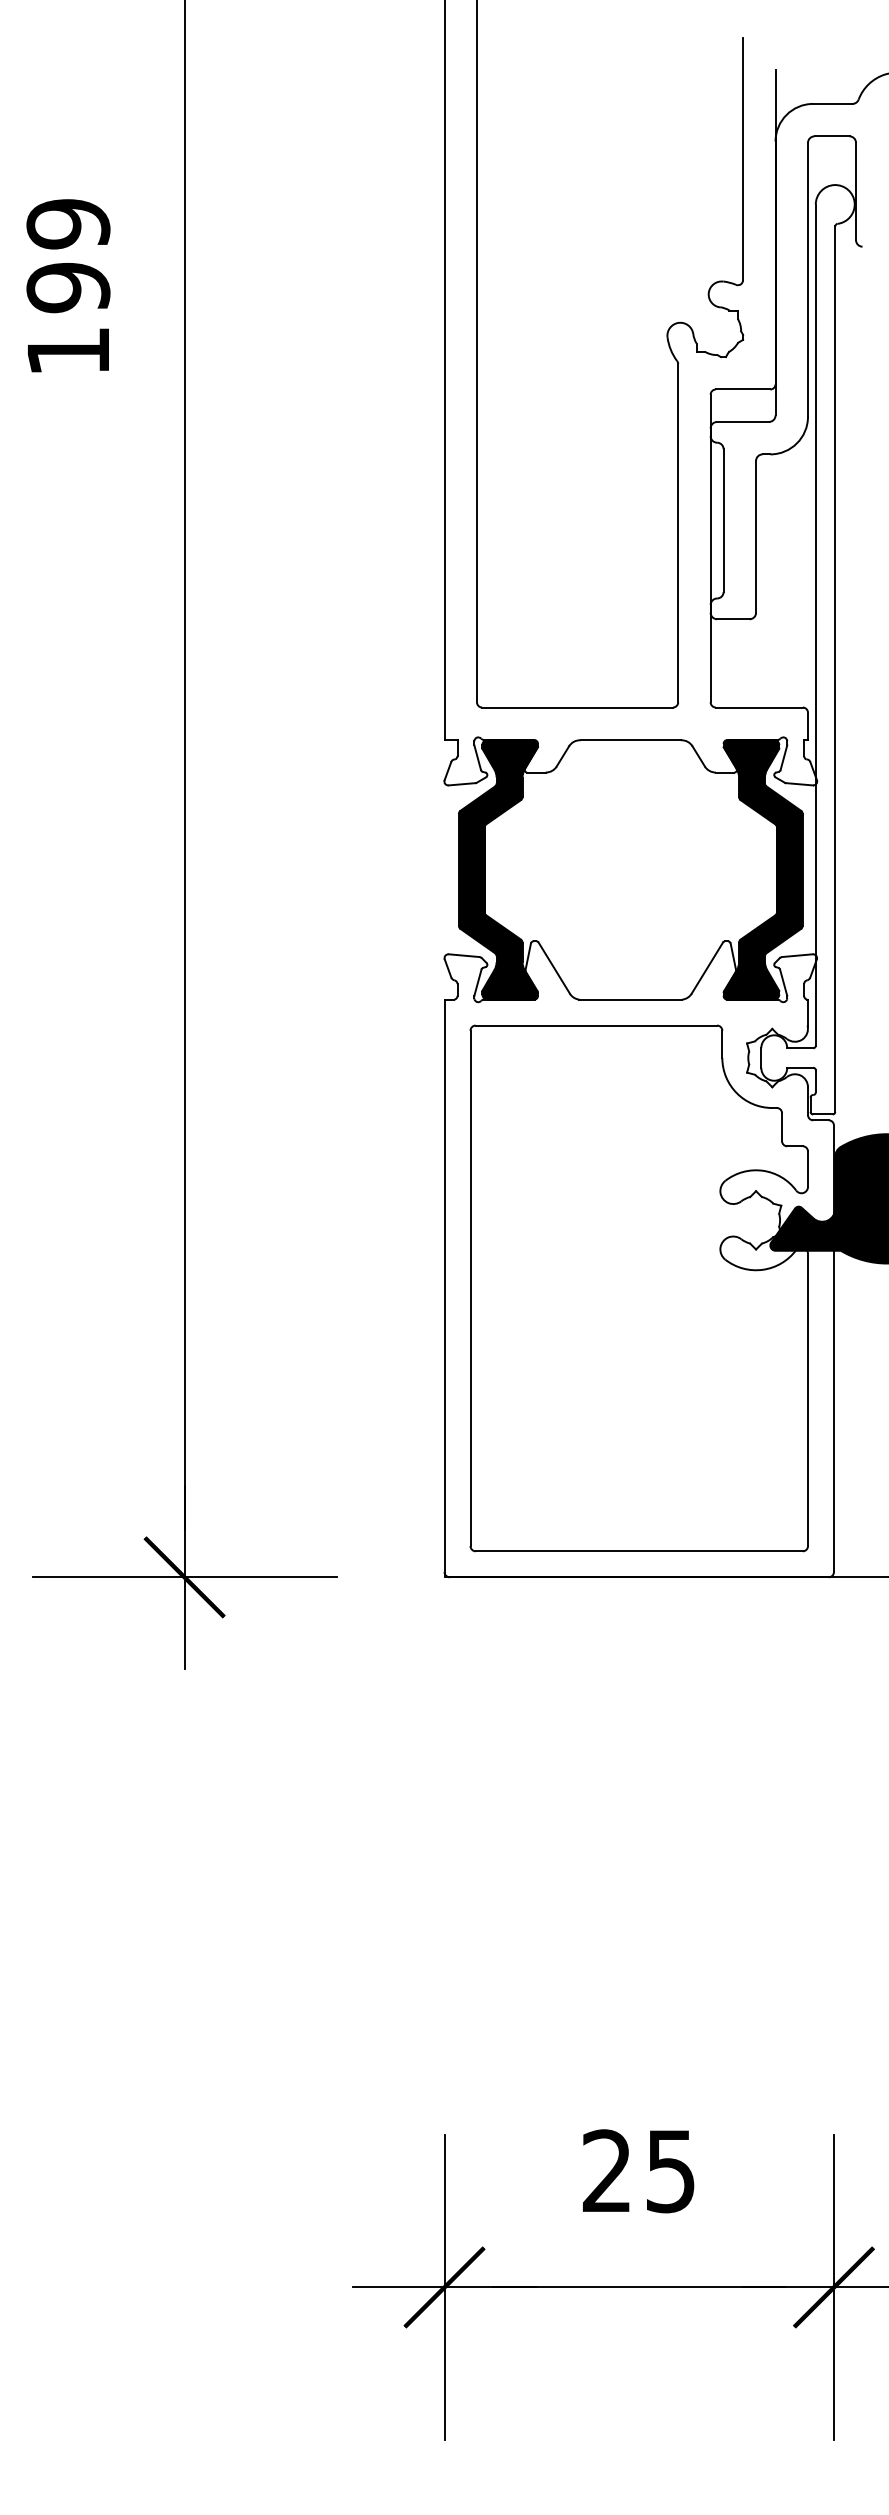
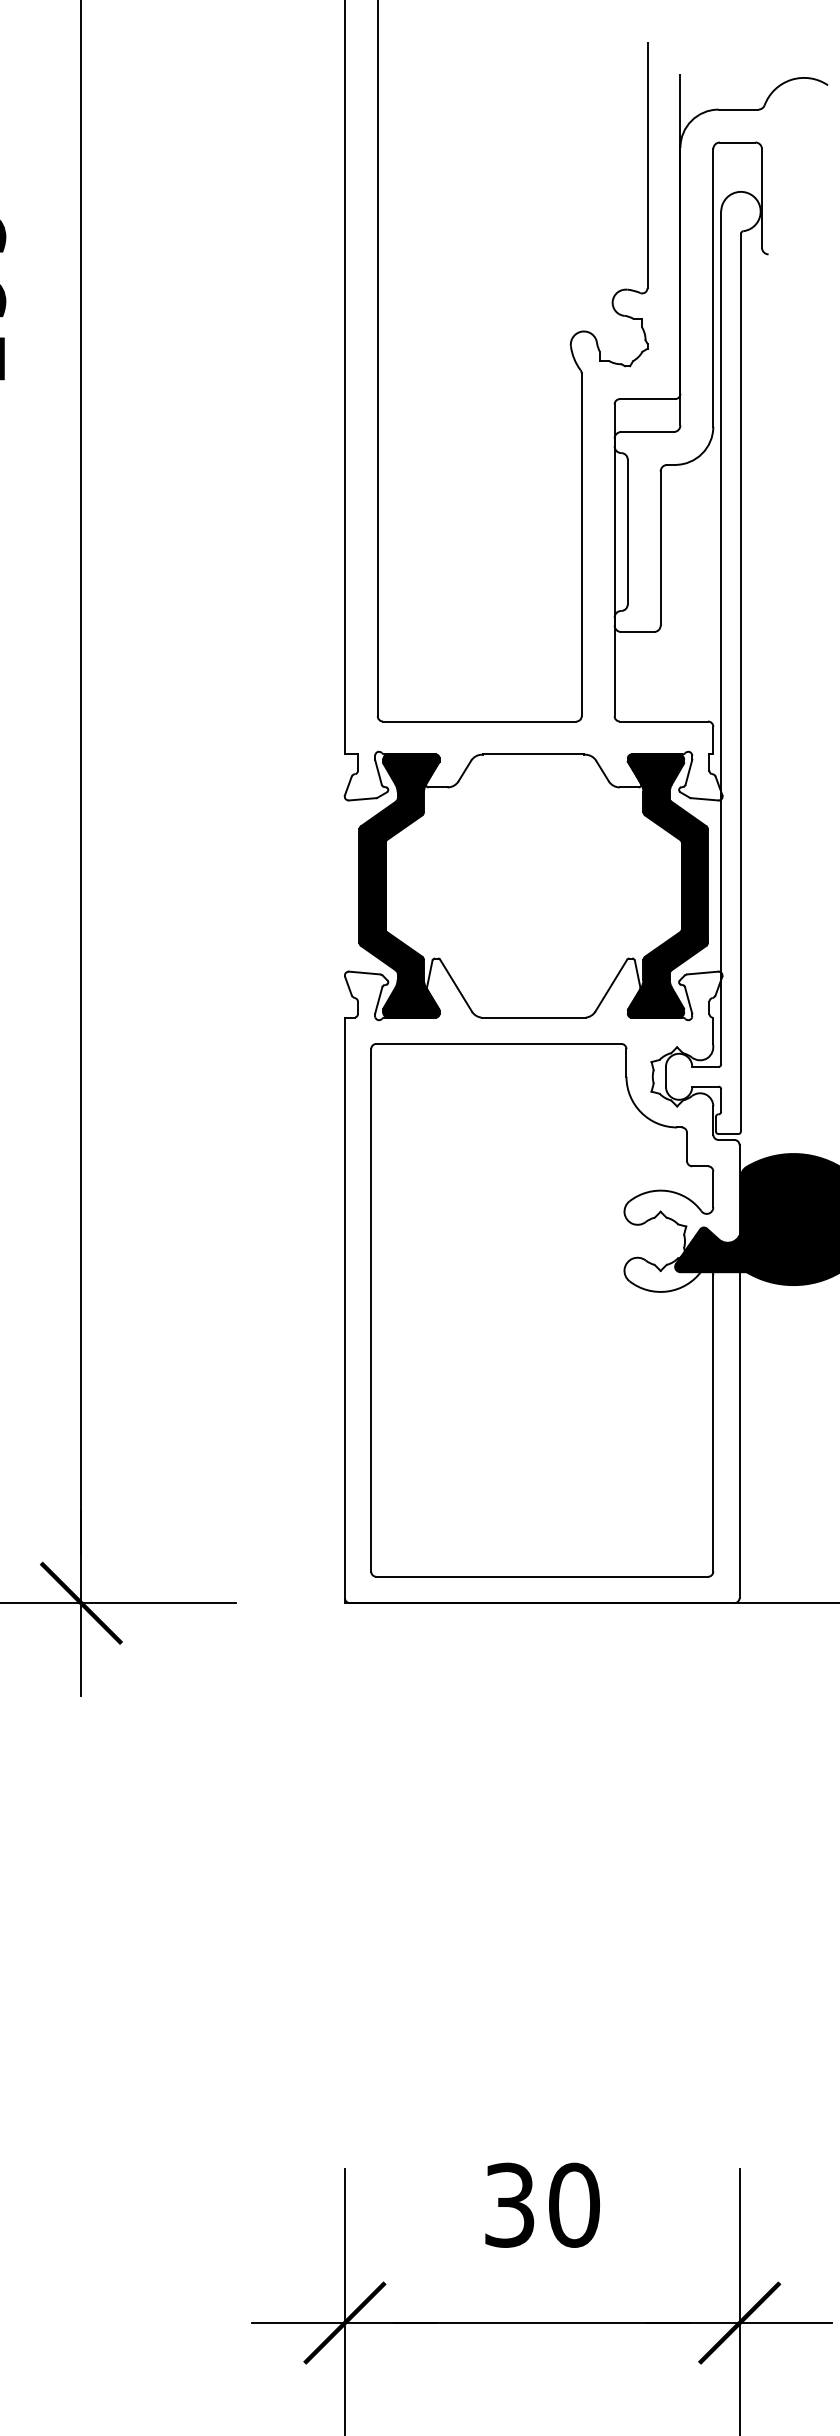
text: (639, 2171) -> (542, 2205), 25 -> 30

